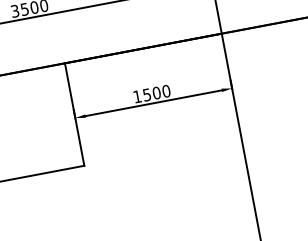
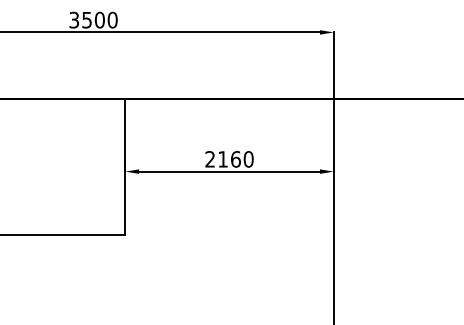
text: (146, 95) -> (222, 159), 1500 -> 2160

